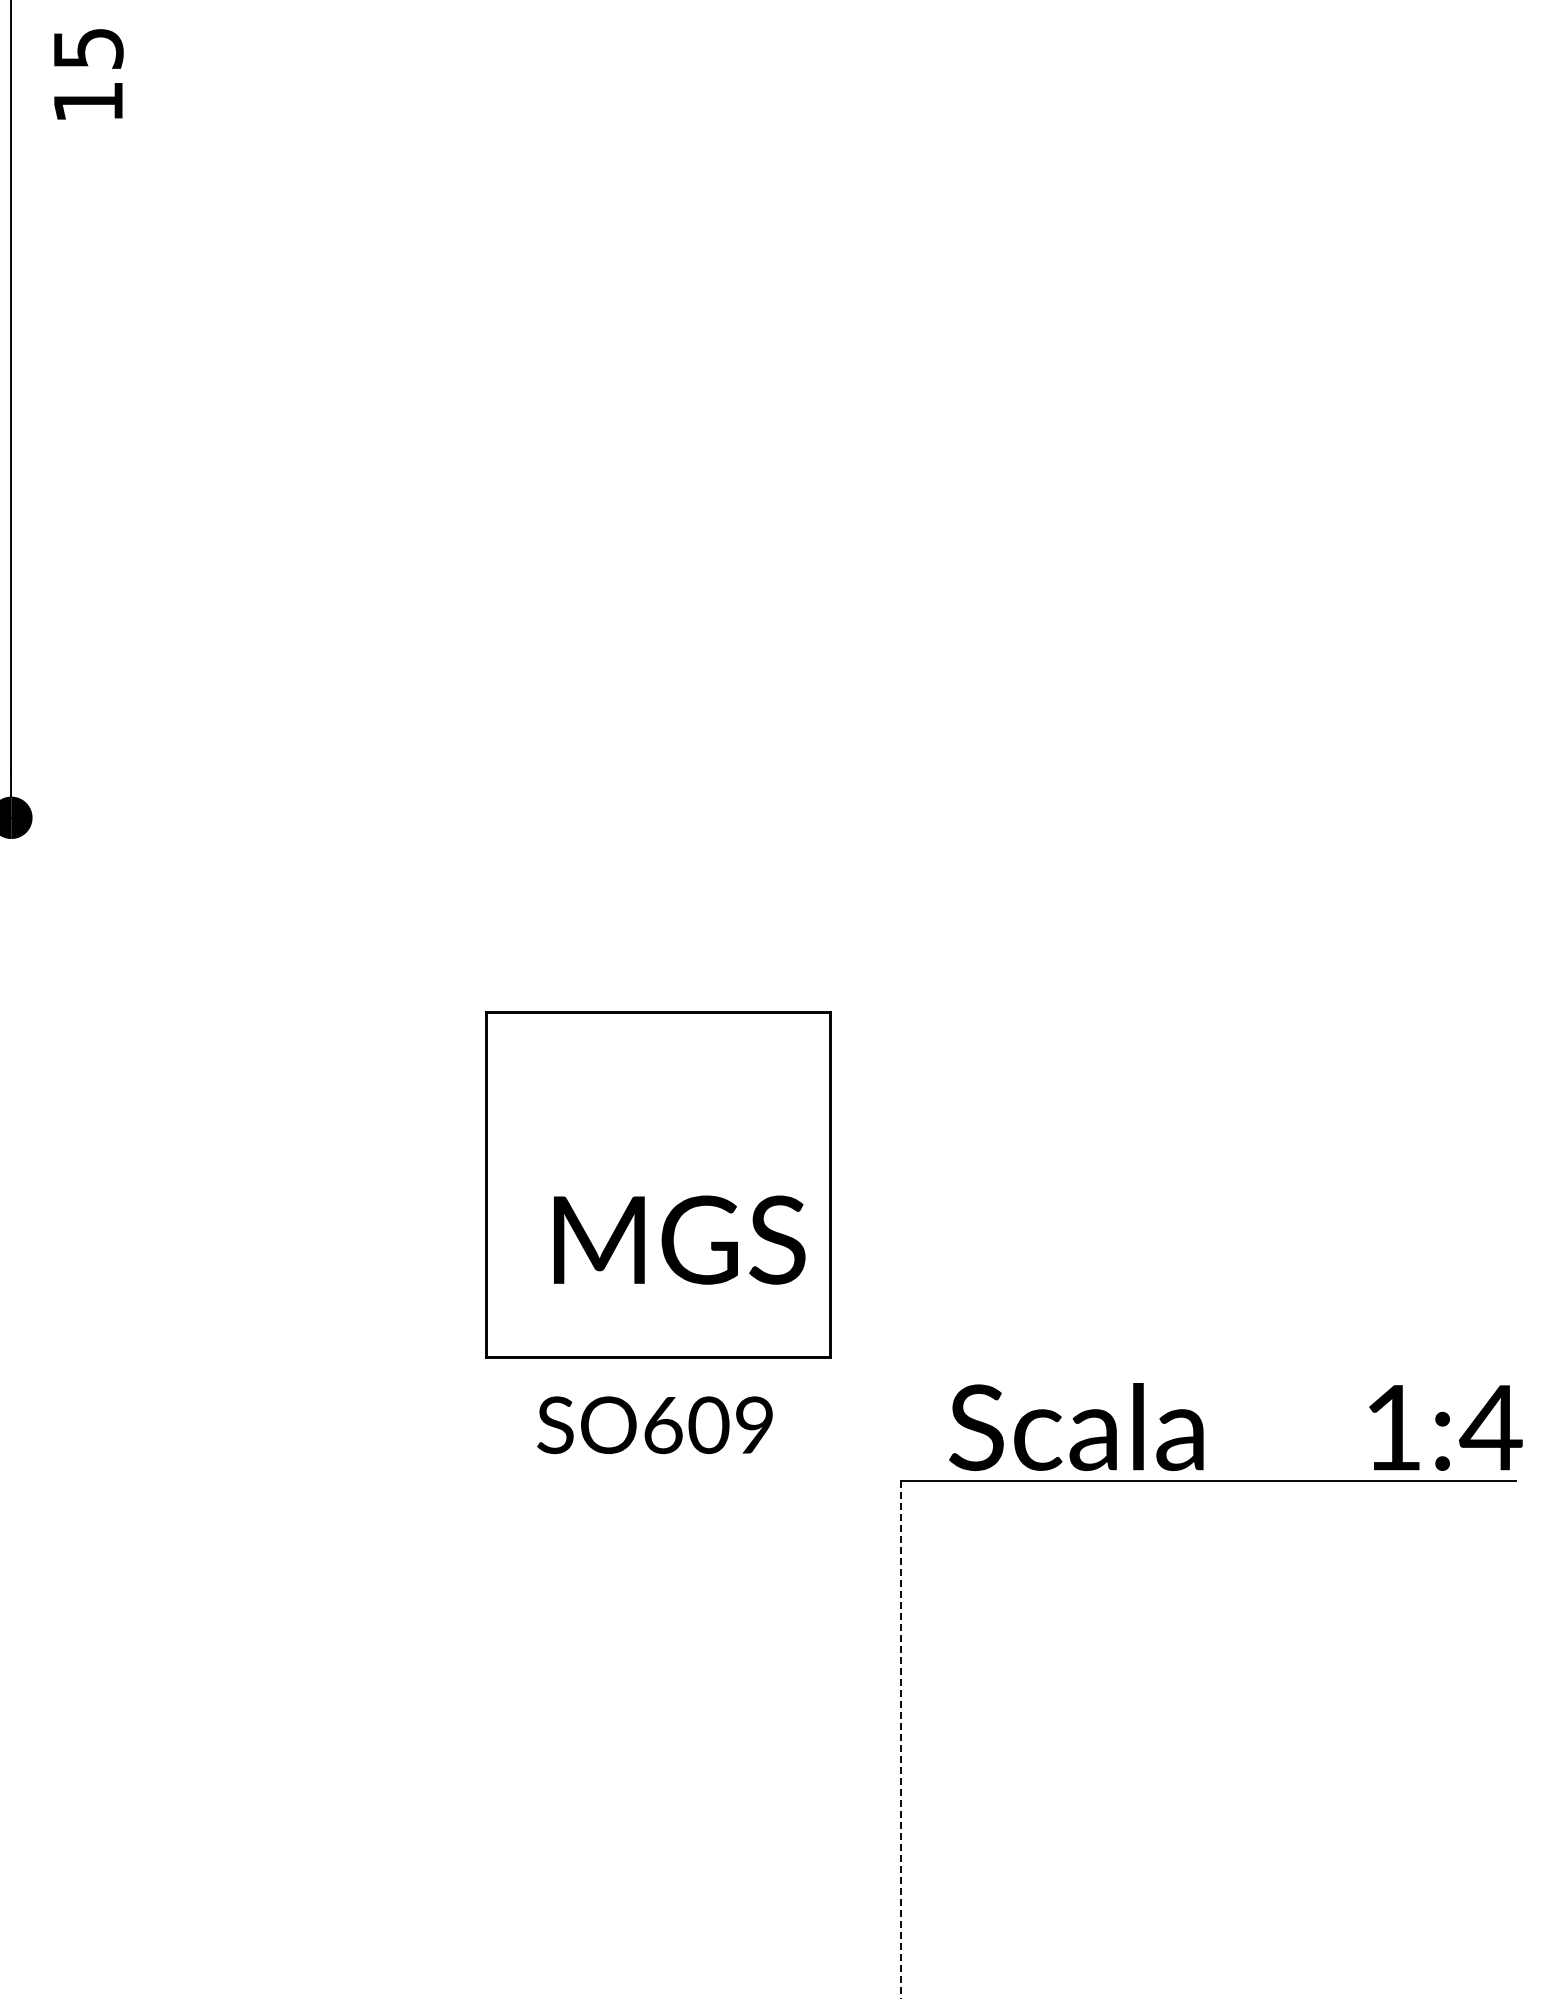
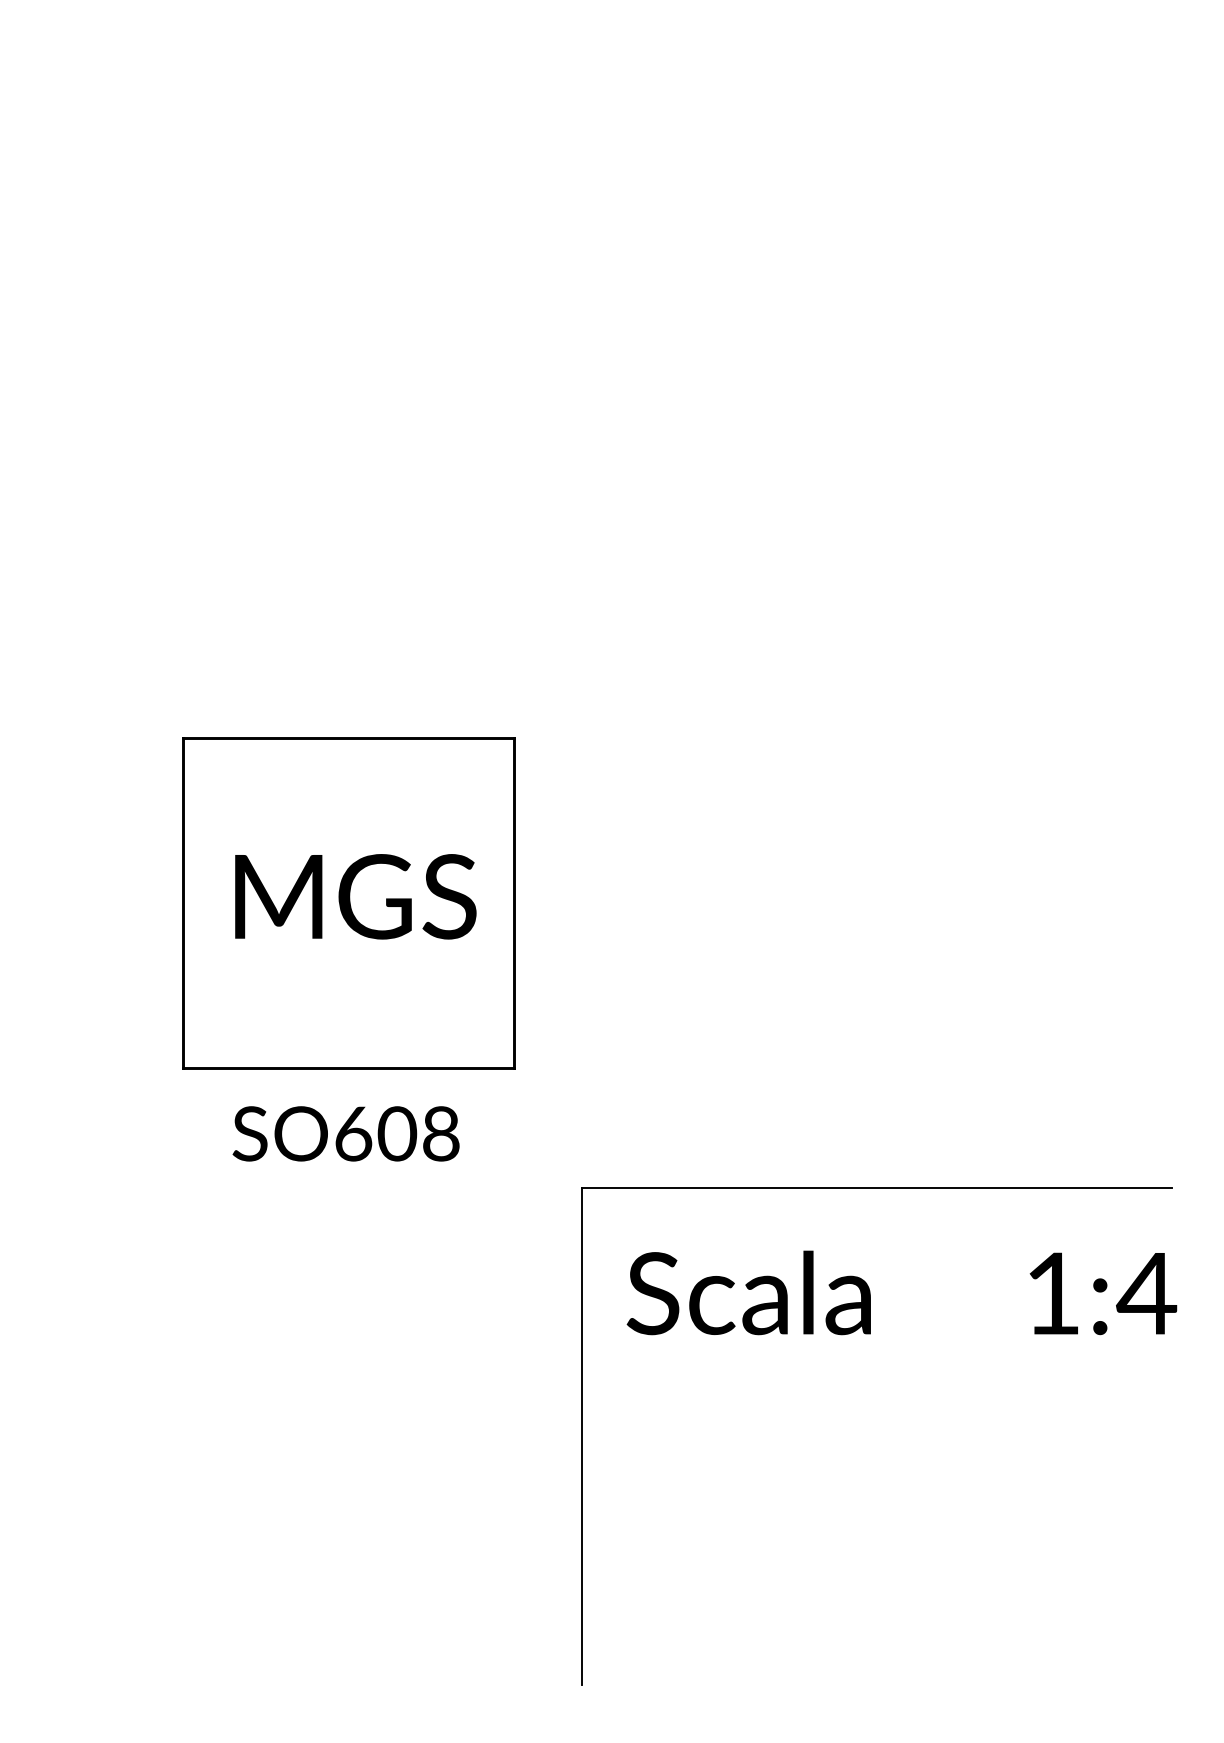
text: (679, 1239) -> (355, 896), moved
text: (754, 1426) -> (441, 1135), SO609 -> SO608
text: (1235, 1426) -> (901, 1292), moved
line: (901, 1740) -> (582, 1436), dashed -> solid

